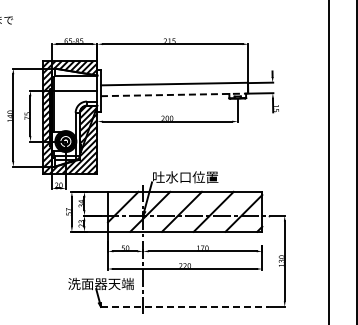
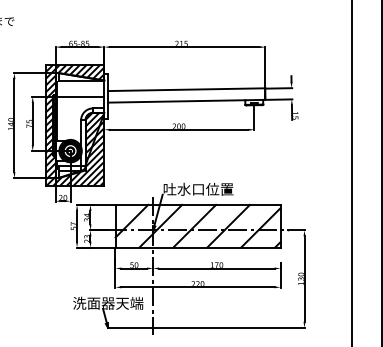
line: (174, 94) -> (186, 100), dashed -> solid
line: (185, 306) -> (198, 327), dashed -> solid

